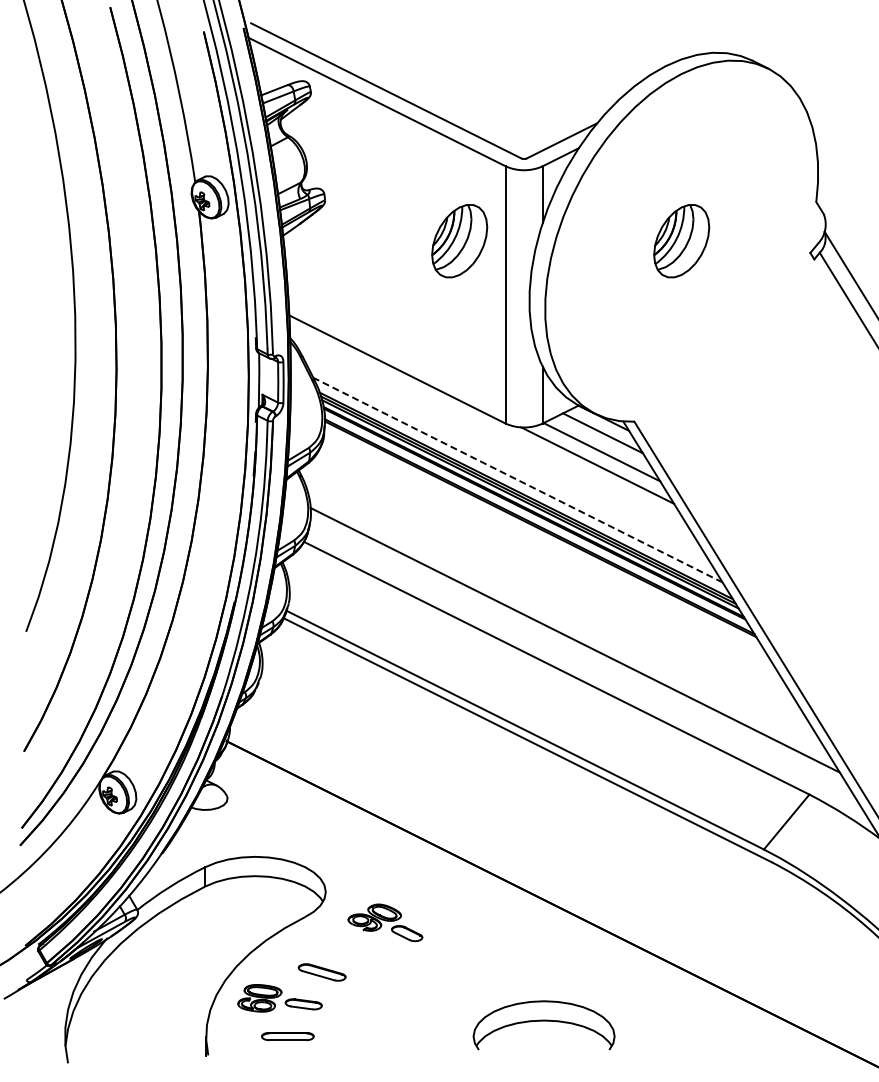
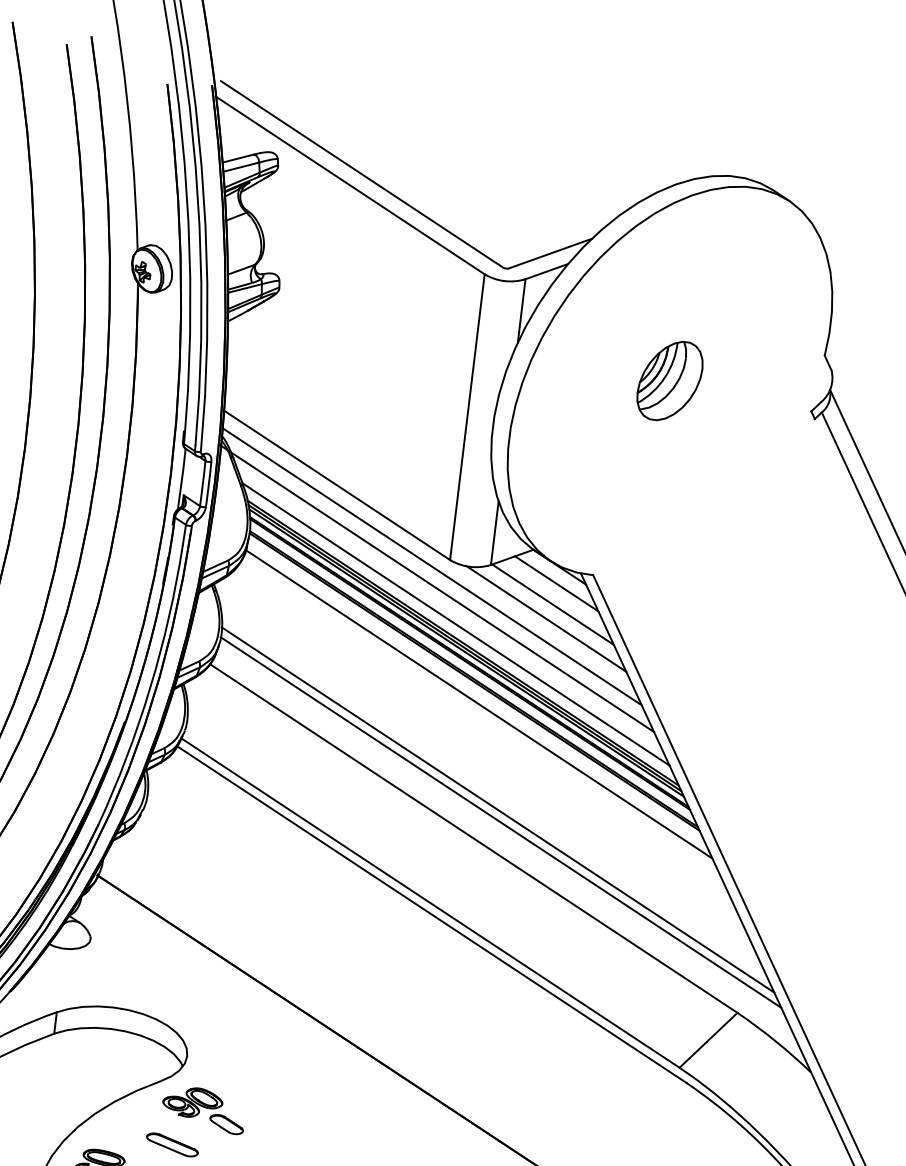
part: (459, 241) -> (423, 351), removed
line: (490, 431) -> (432, 566), added
line: (497, 450) -> (437, 588), added
line: (517, 480) -> (455, 624), dashed -> solid
line: (546, 548) -> (478, 704), added
line: (578, 650) -> (500, 821), added
part: (385, 922) -> (204, 1109), moved

